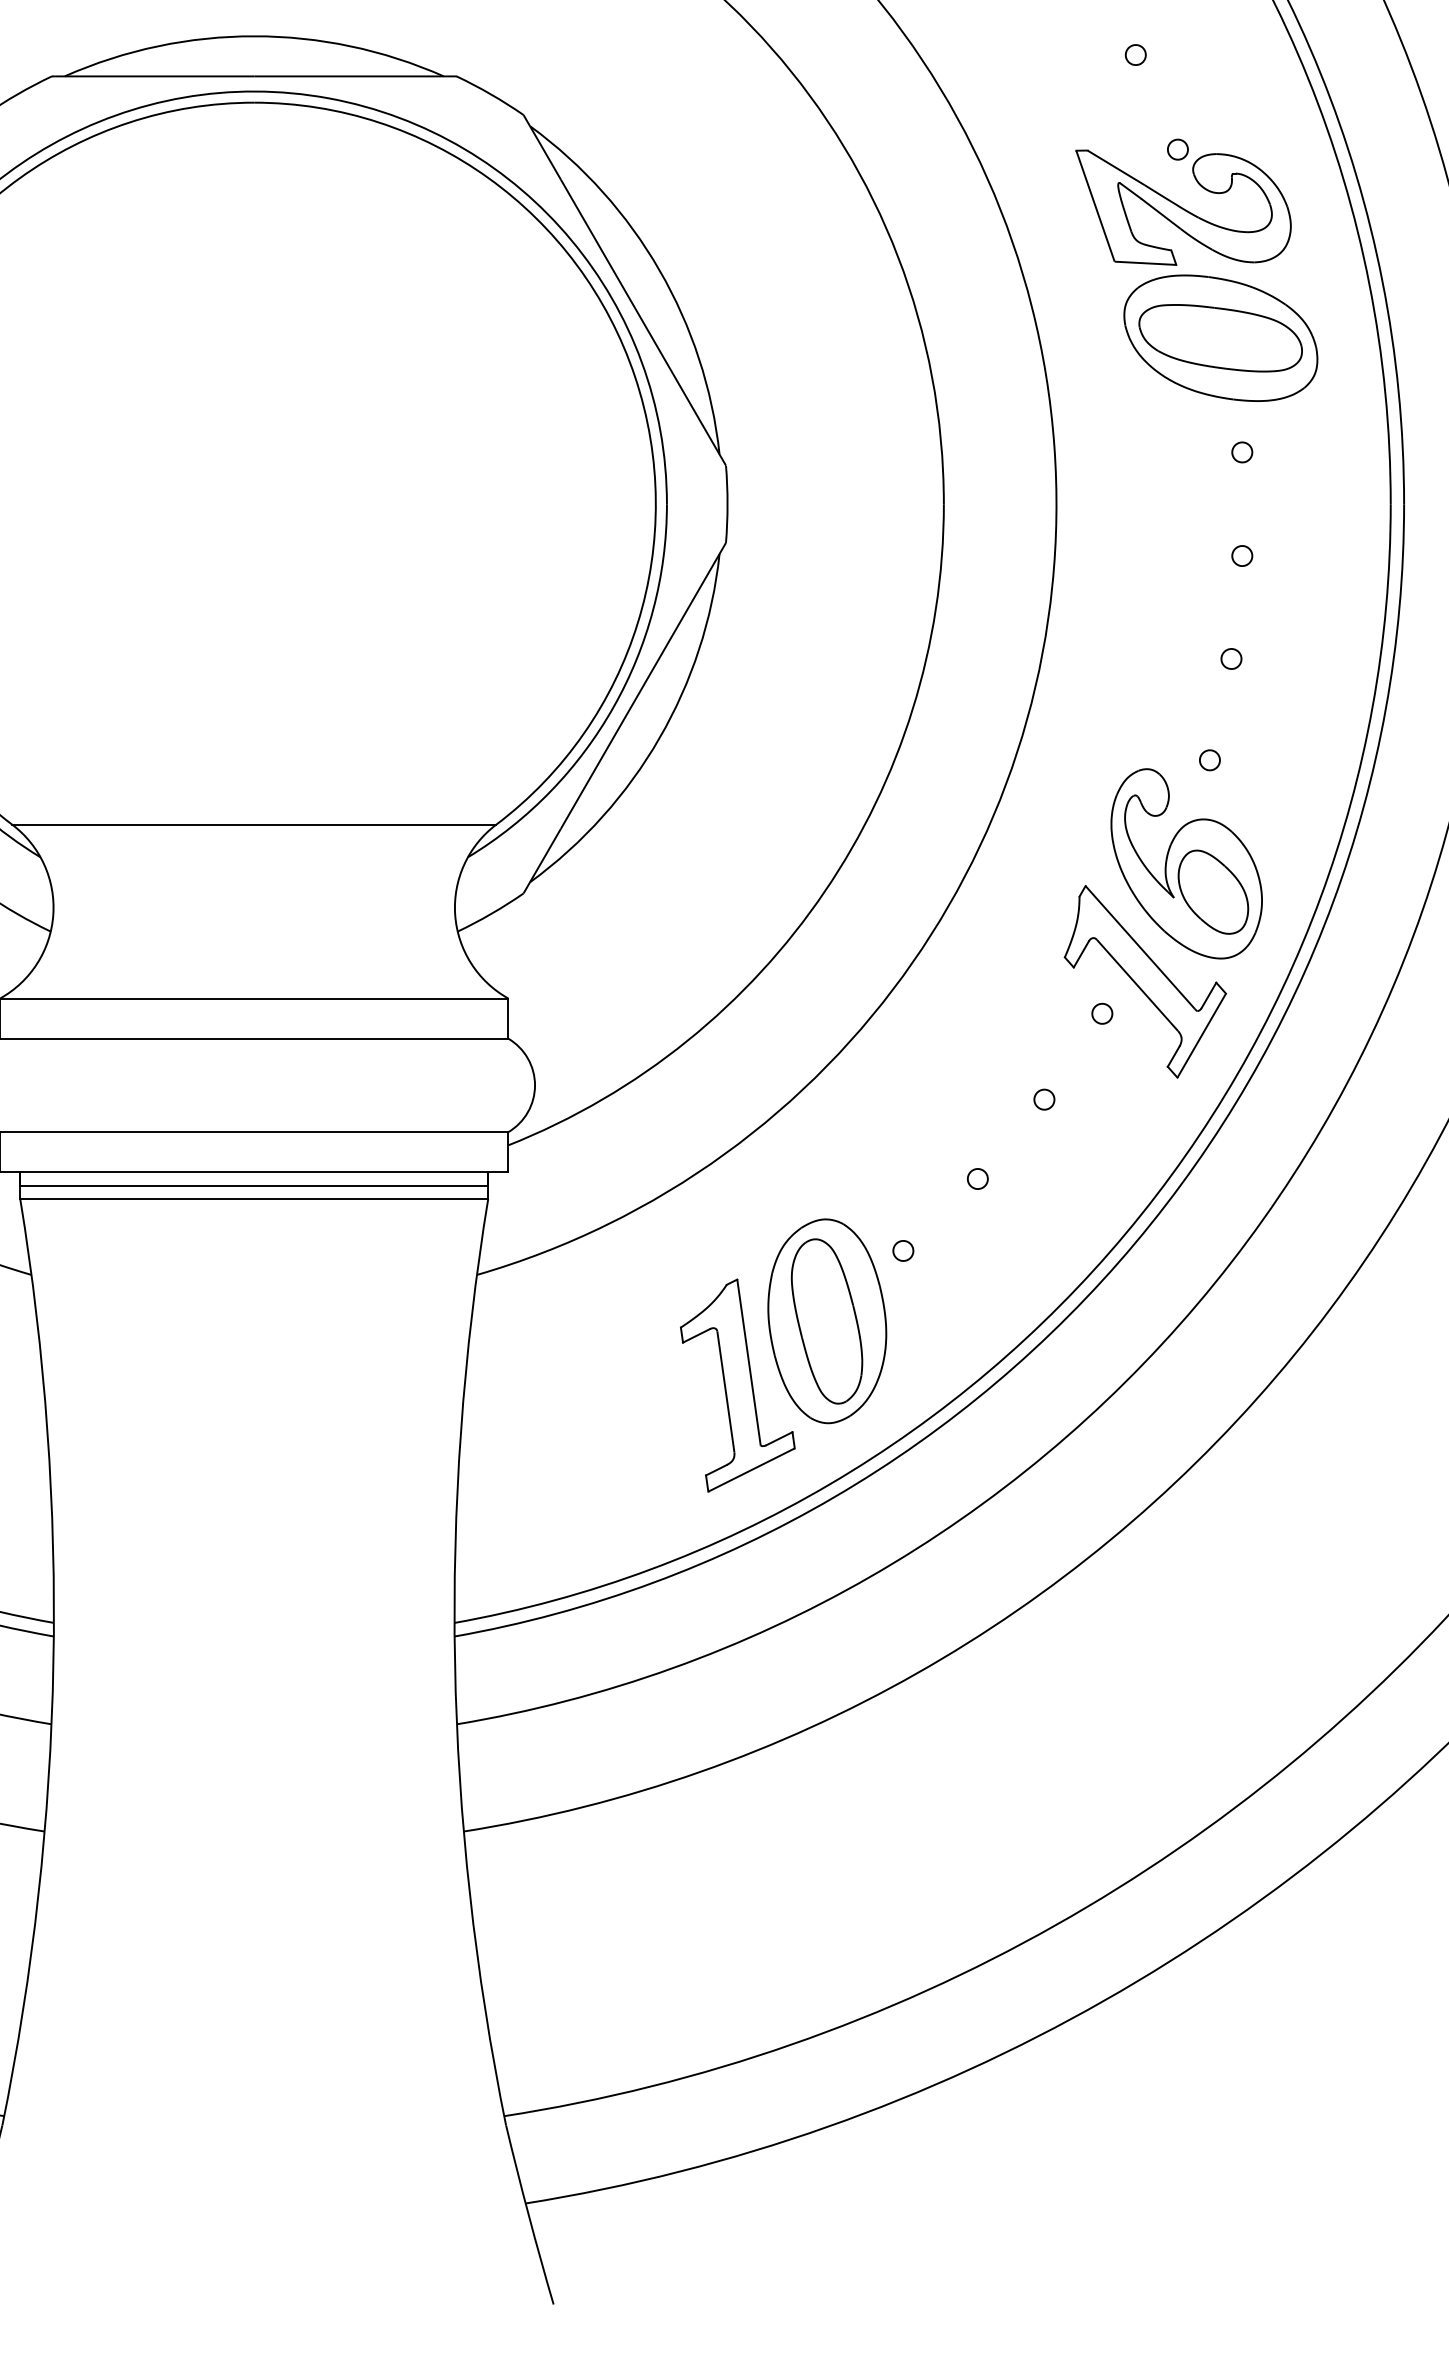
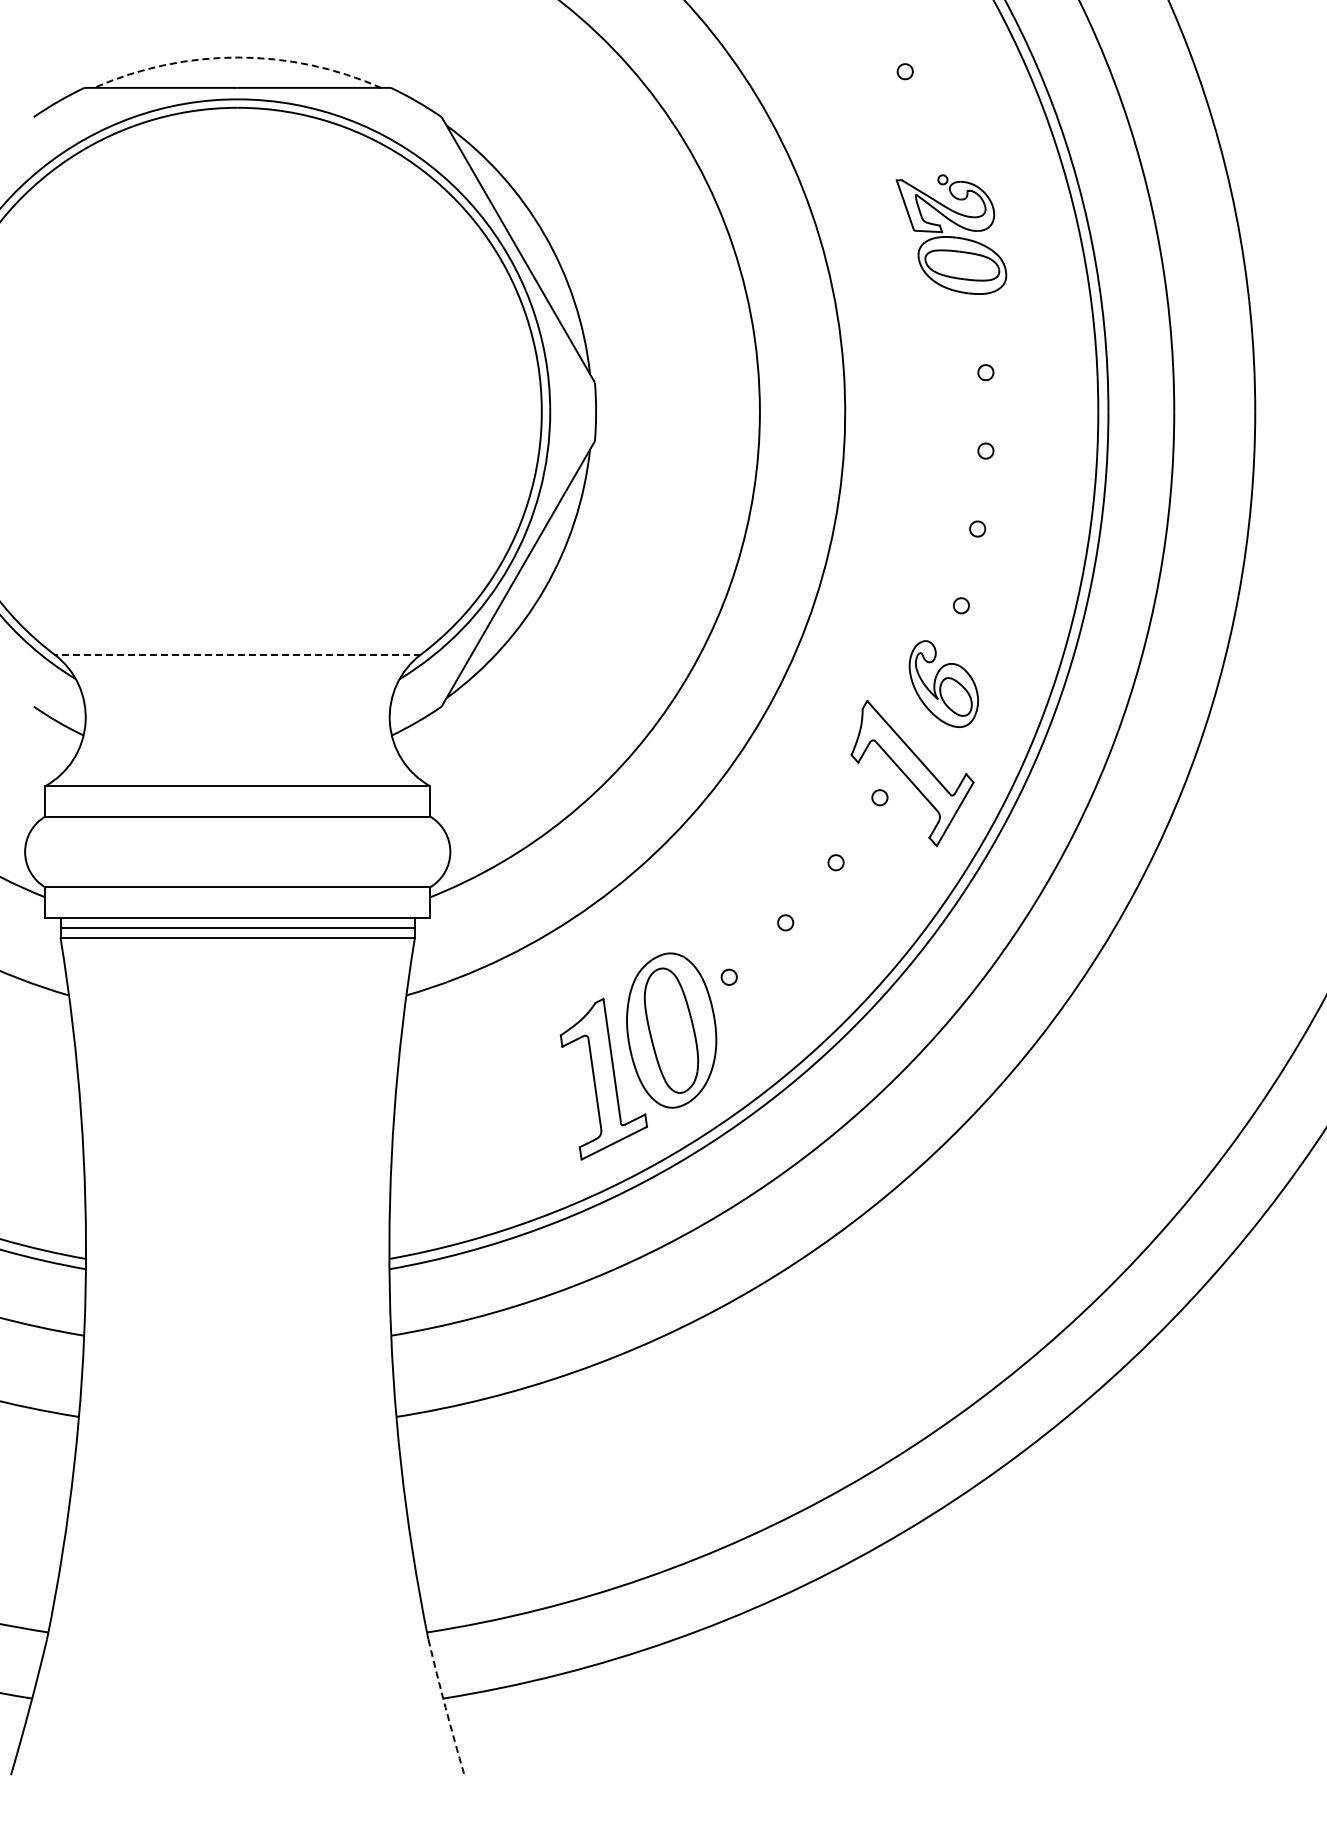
arc: (253, 36) -> (237, 57), solid -> dashed
part: (1196, 269) -> (951, 234), size x0.6
line: (253, 824) -> (237, 654), solid -> dashed
part: (1186, 862) -> (943, 683), size x0.6
arc: (528, 2215) -> (445, 1707), solid -> dashed

